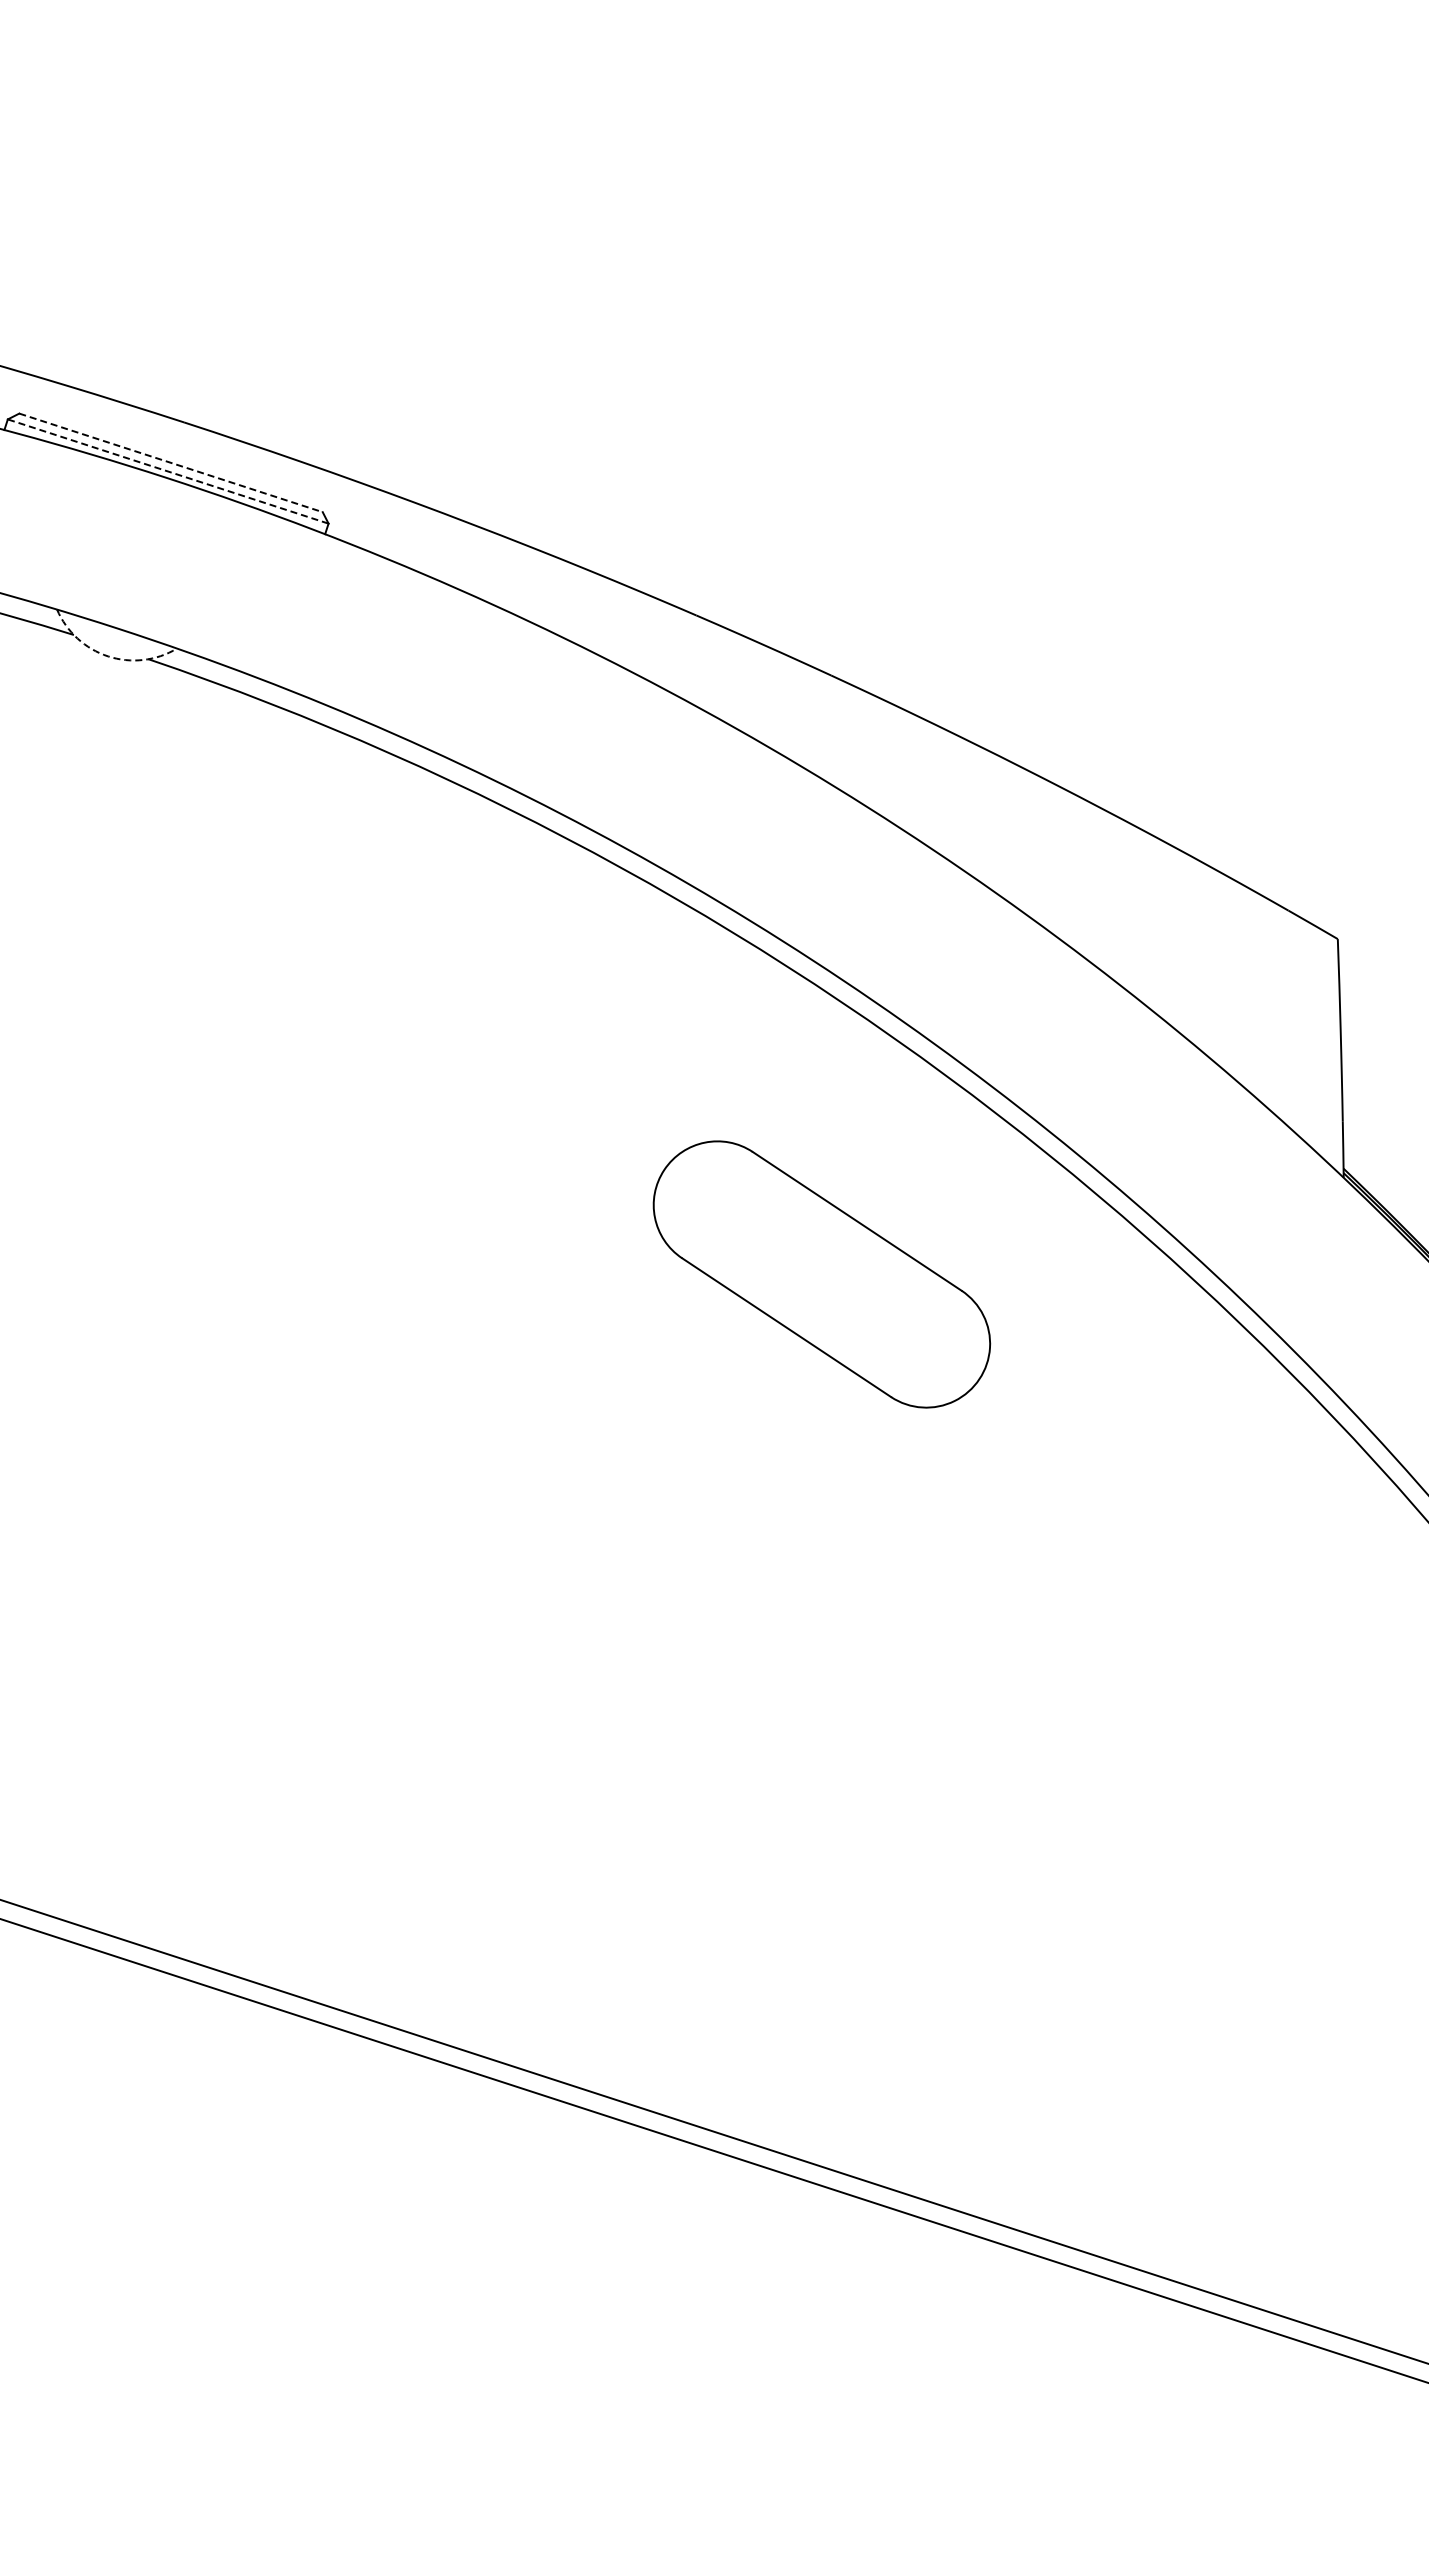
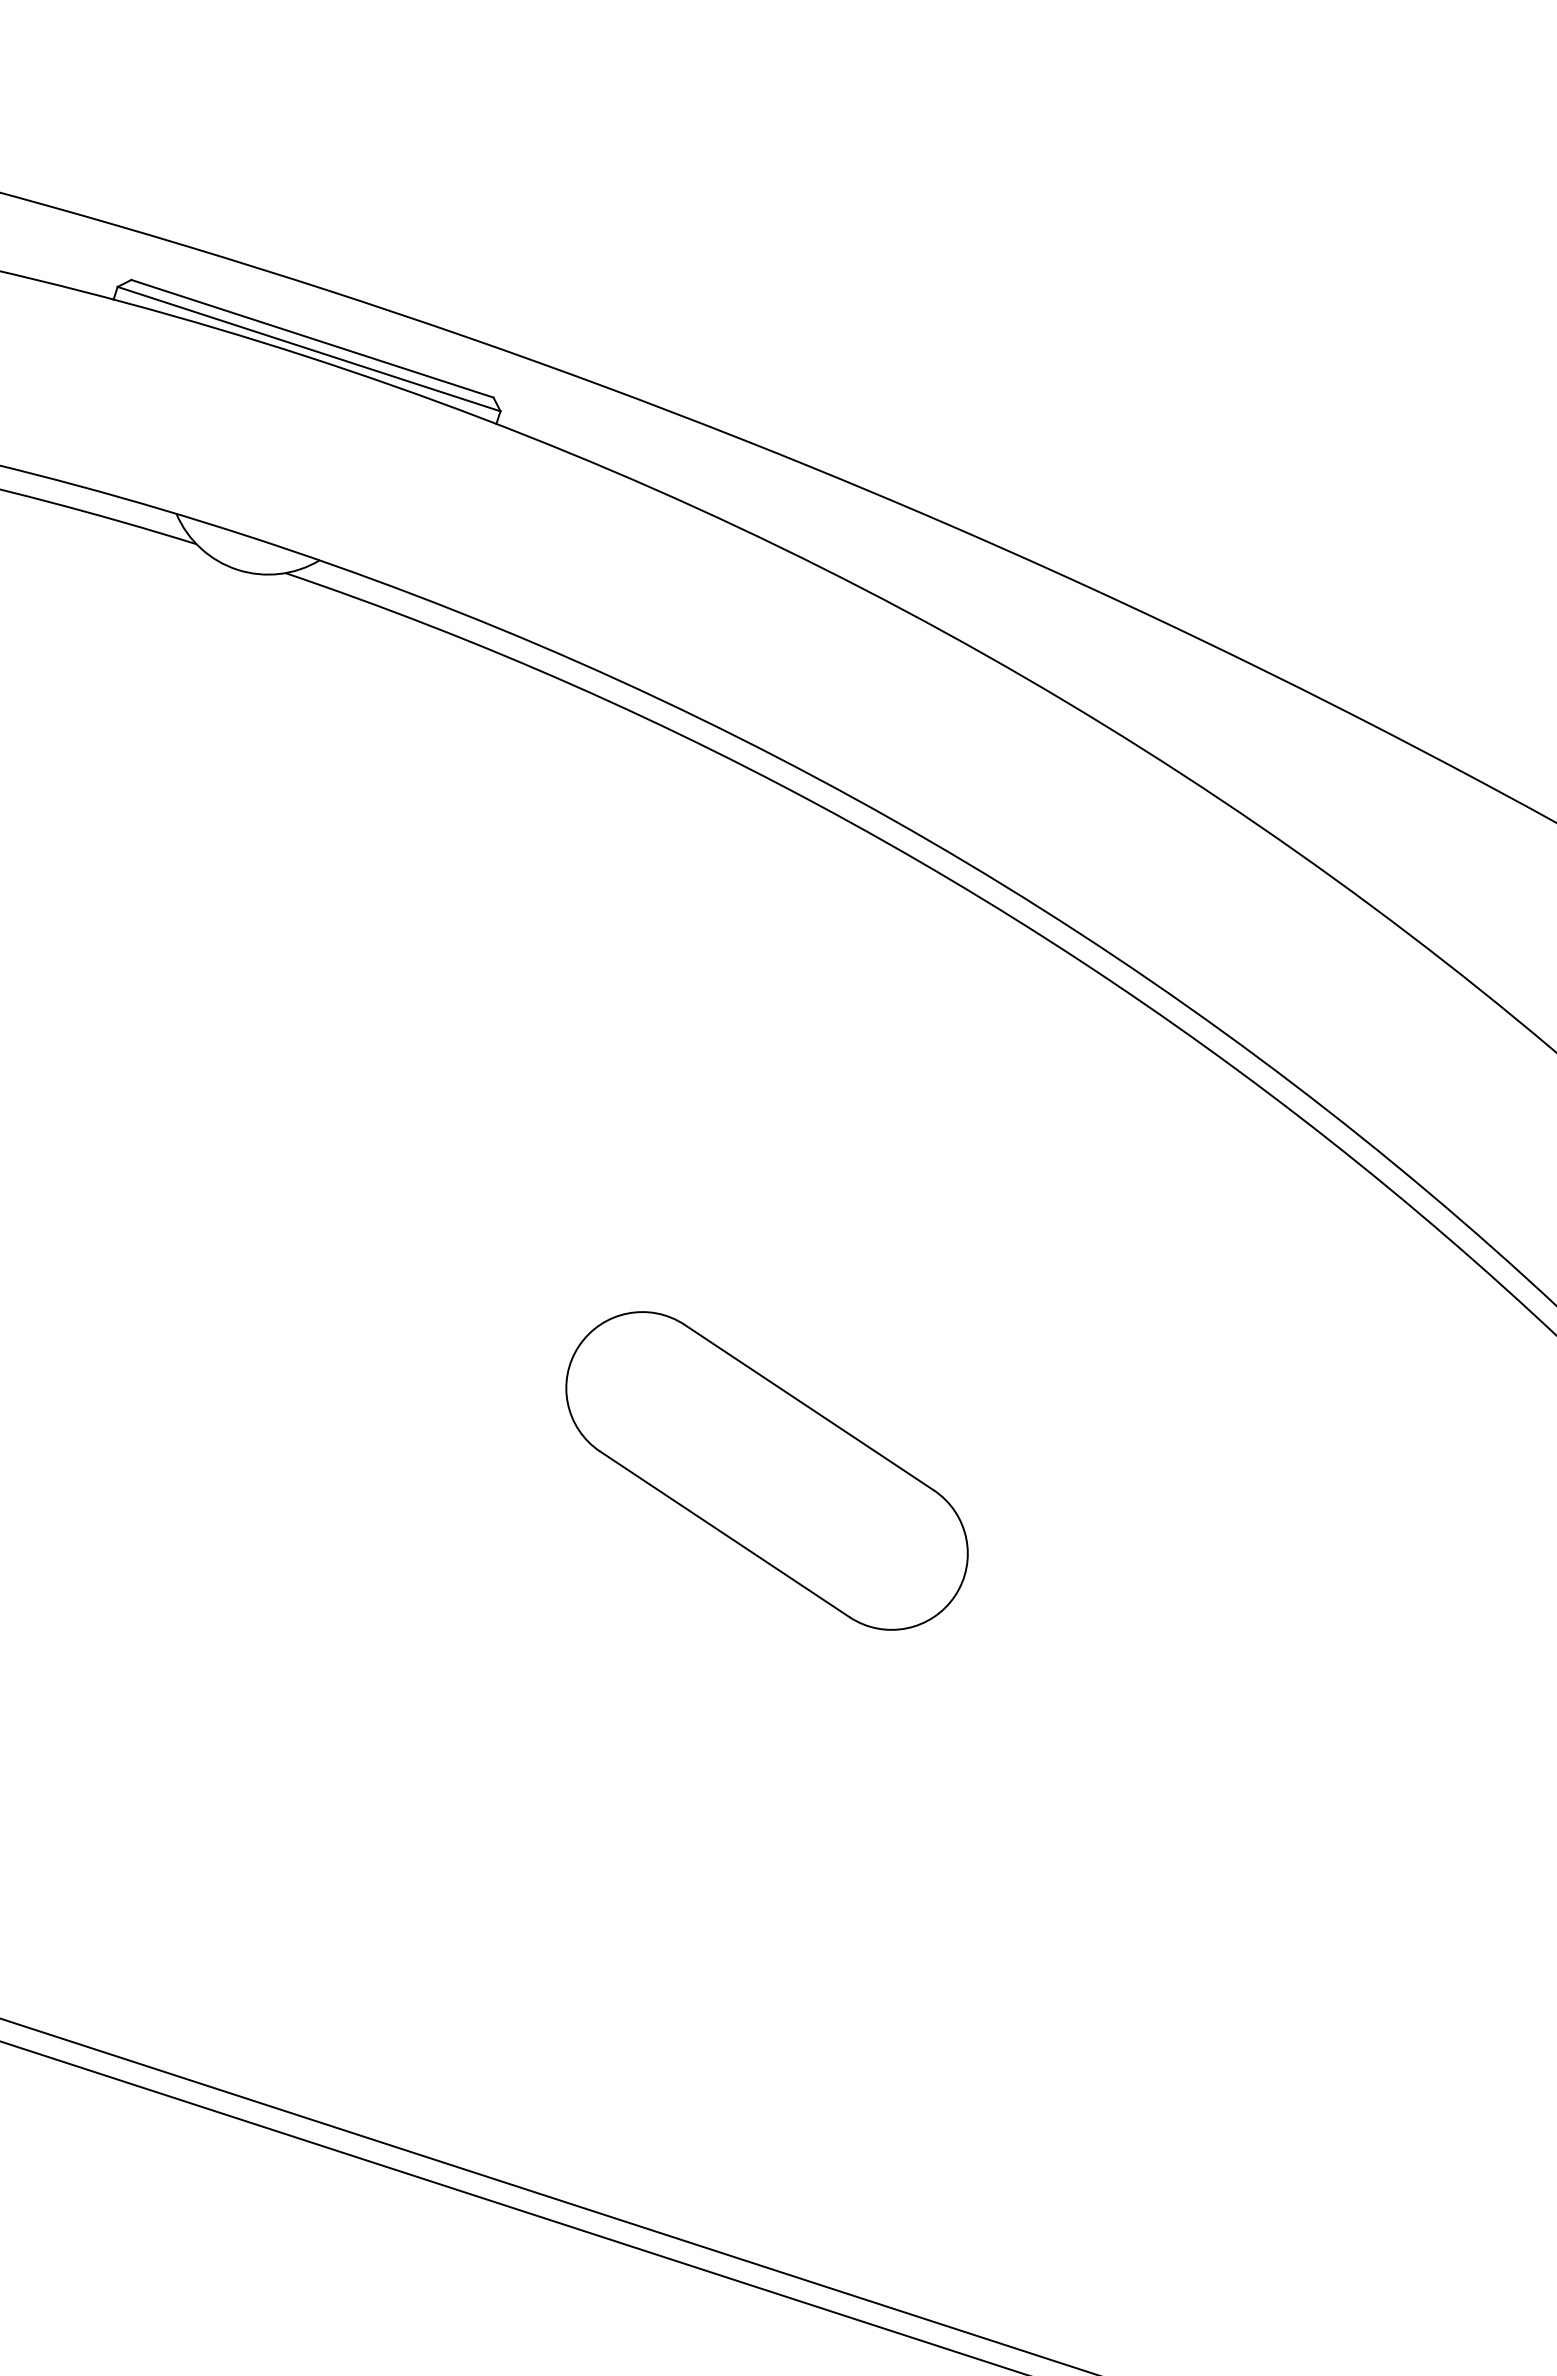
line: (171, 462) -> (313, 338), dashed -> solid
line: (168, 471) -> (309, 349), dashed -> solid
arc: (108, 656) -> (237, 569), dashed -> solid
part: (821, 1274) -> (766, 1470), moved

